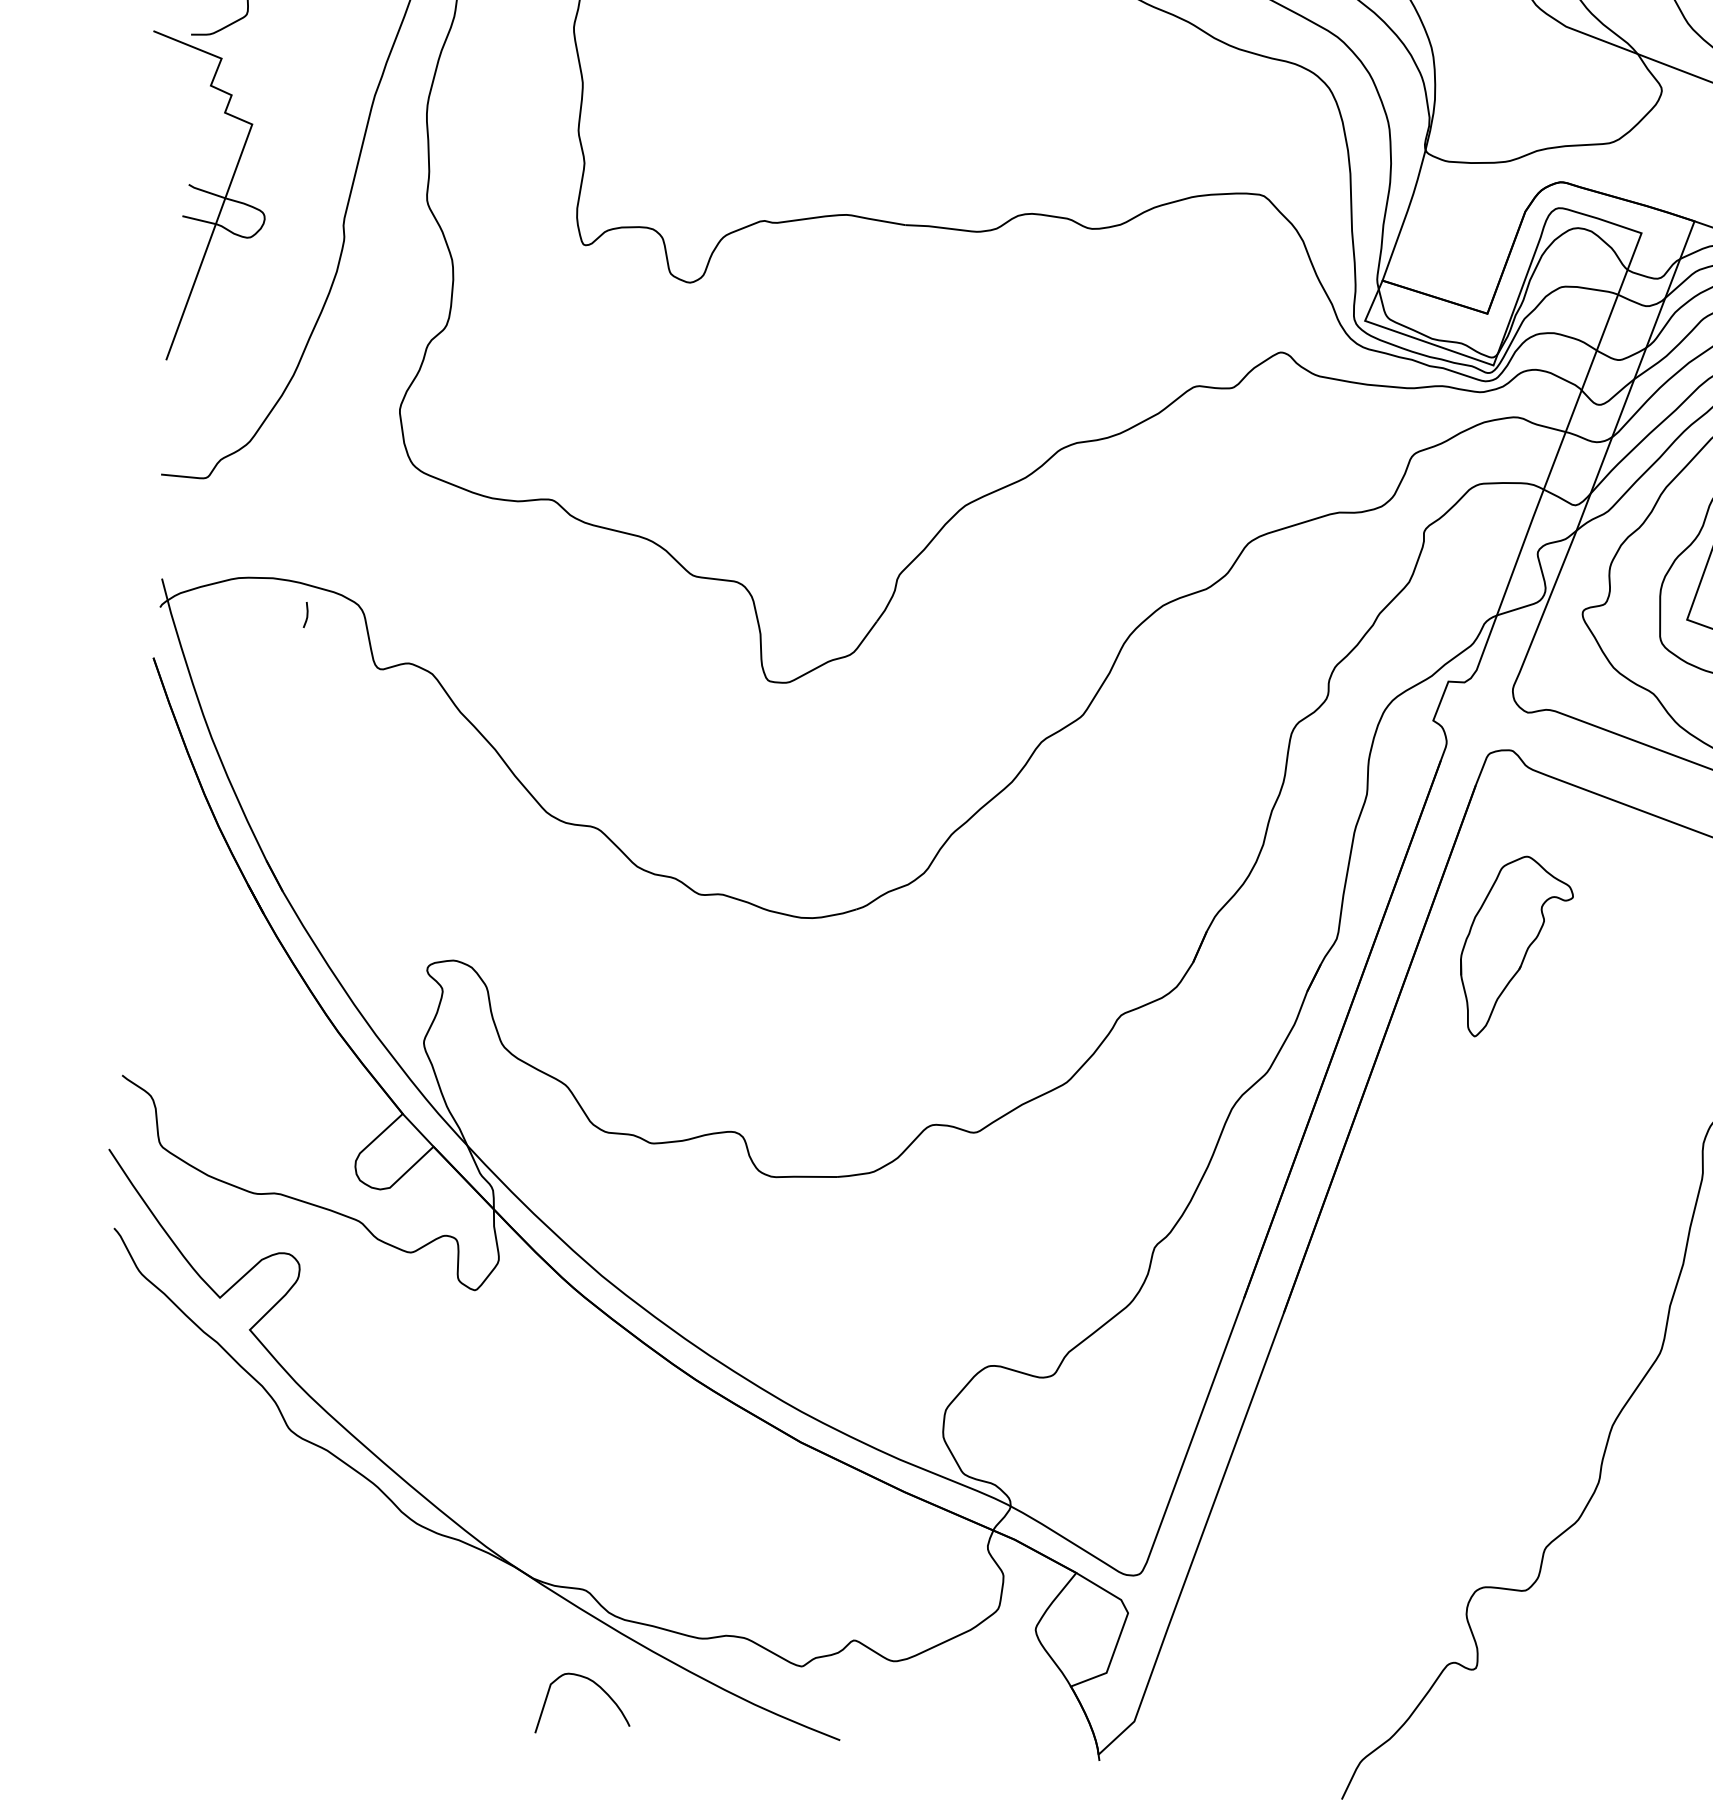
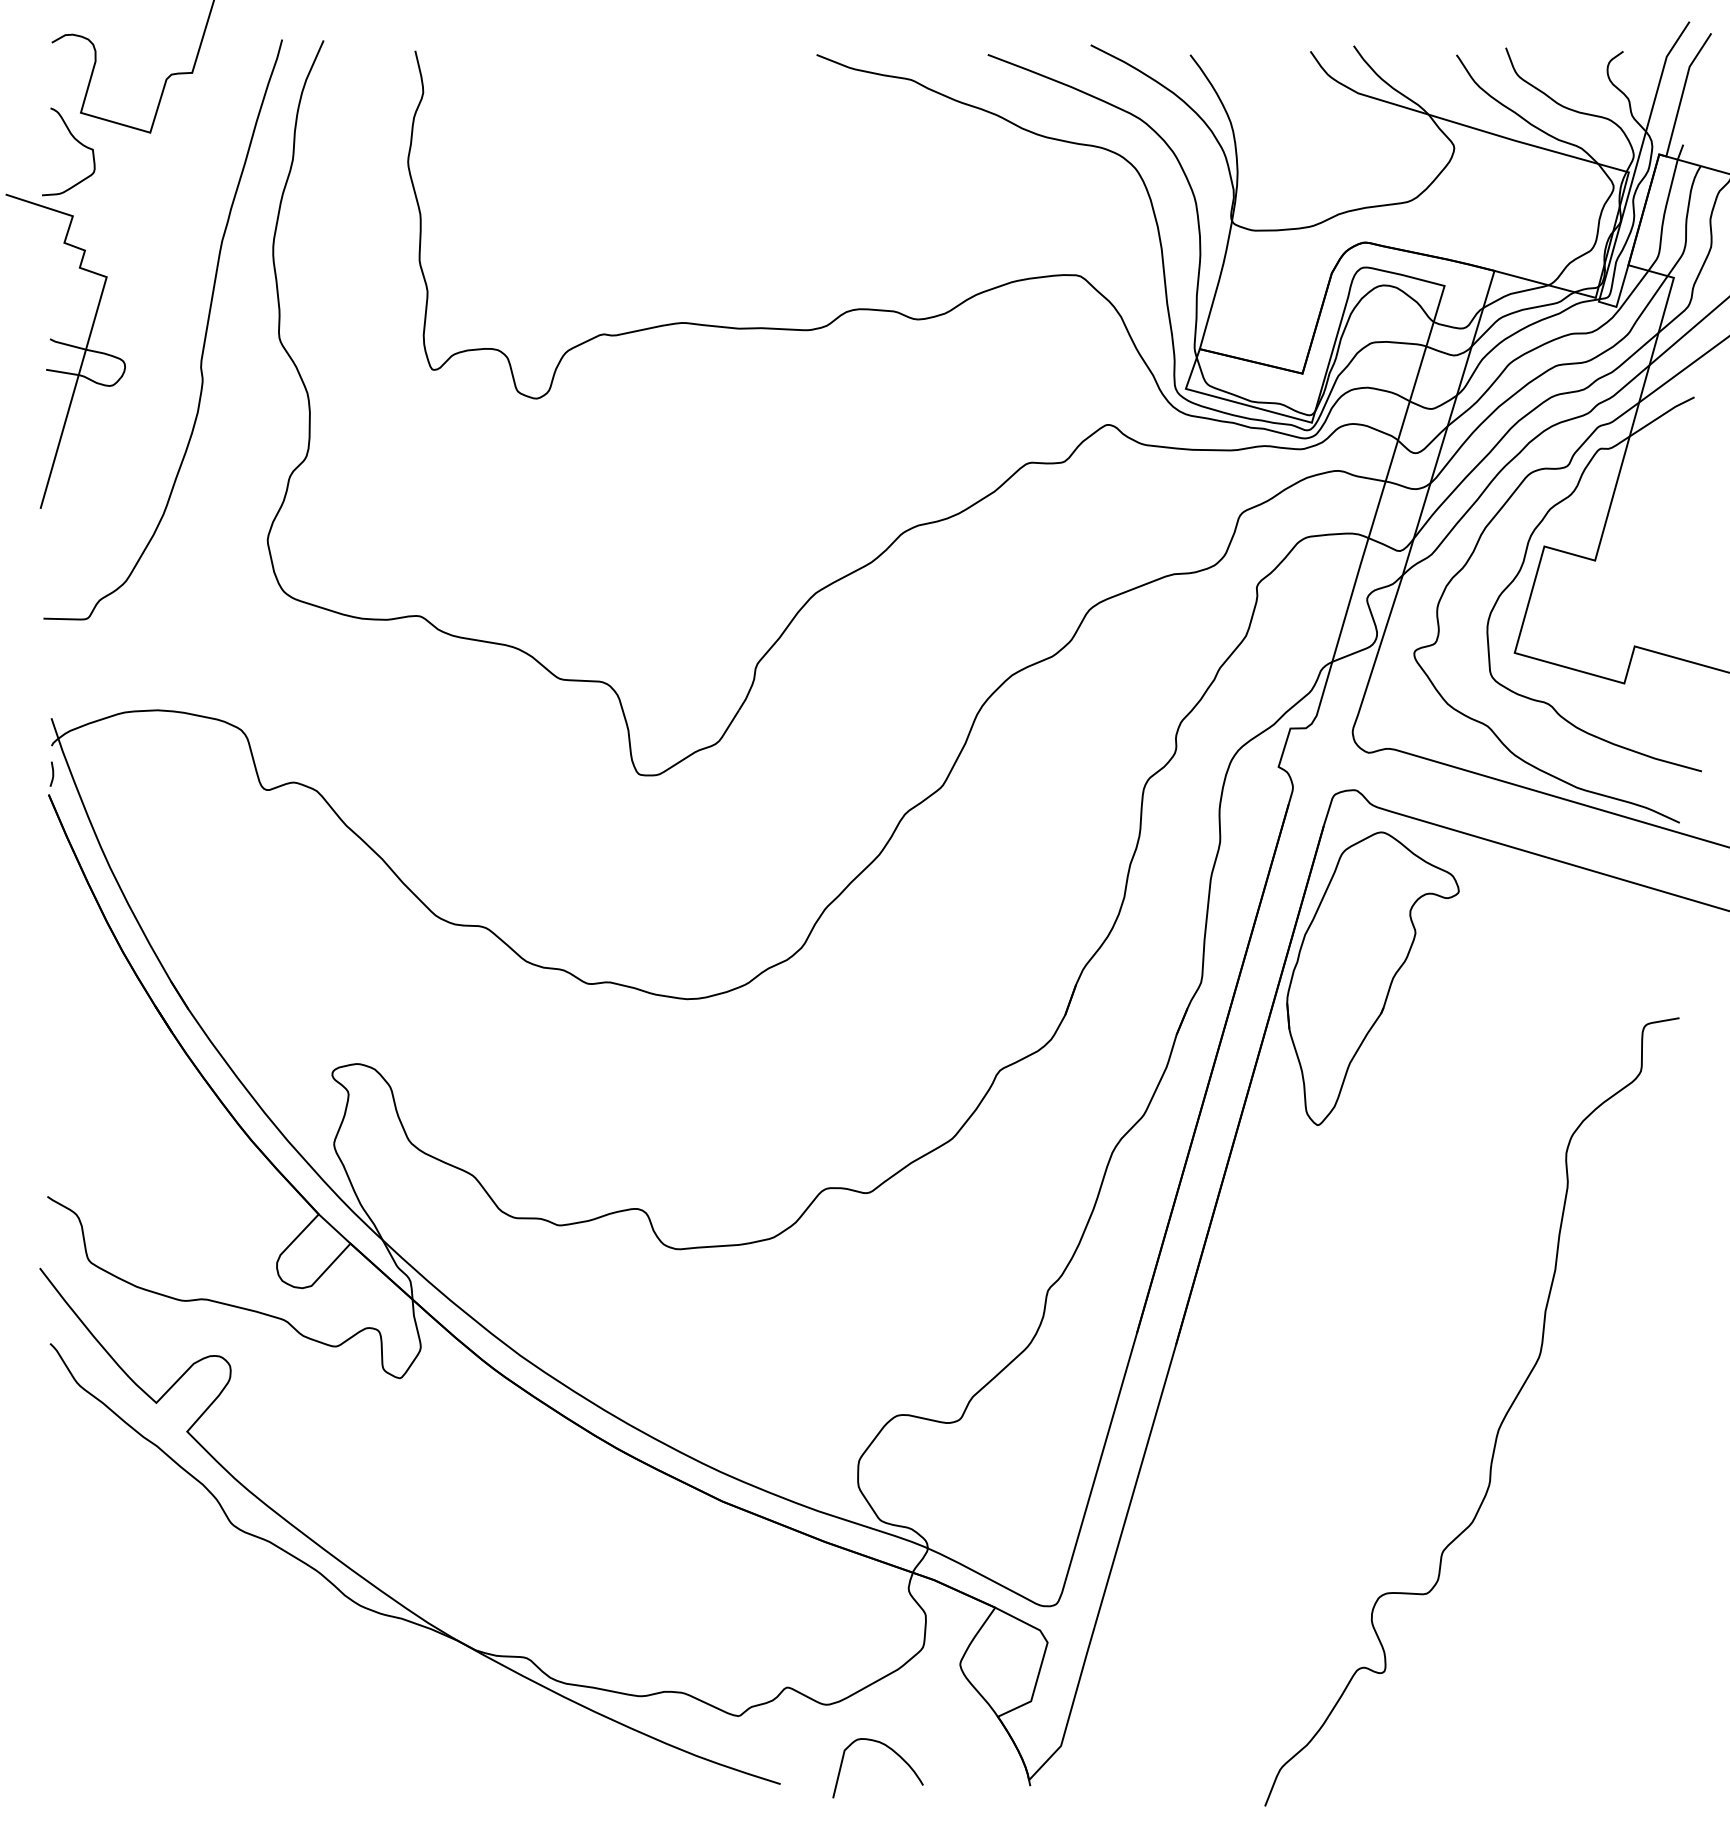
line: (306, 614) -> (52, 773), moved
part: (1515, 947) -> (1372, 978), size x1.67
curve: (601, 1690) -> (893, 1752), moved

